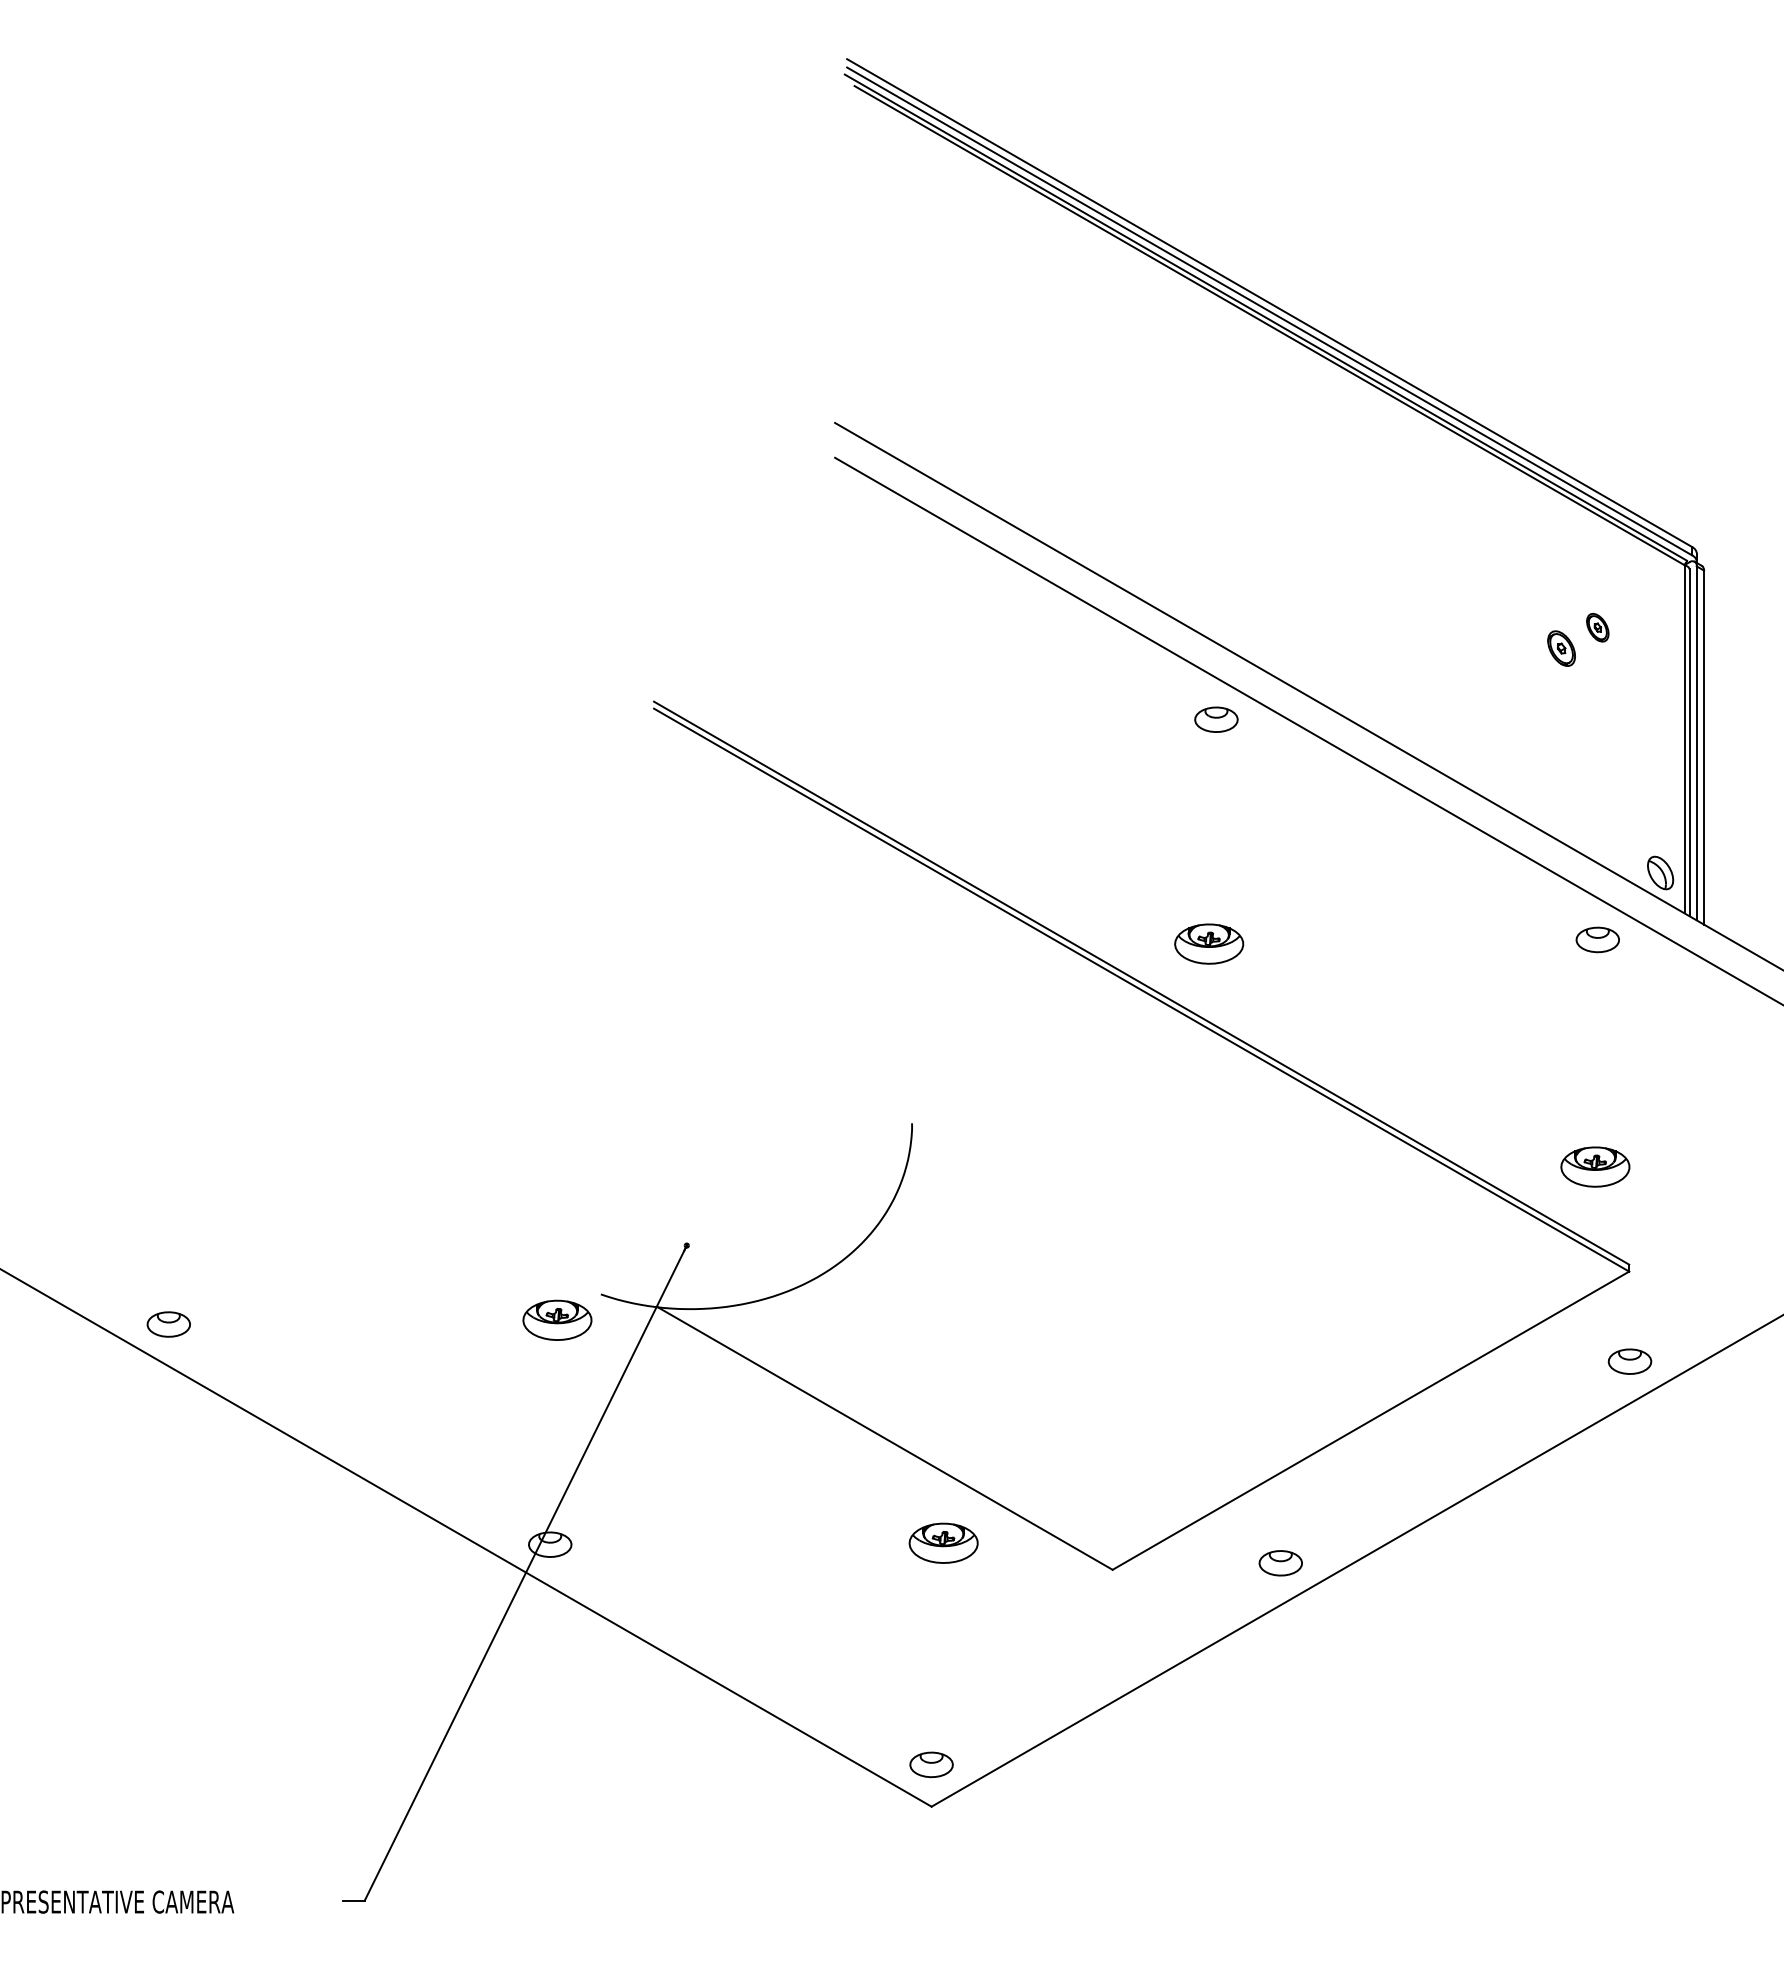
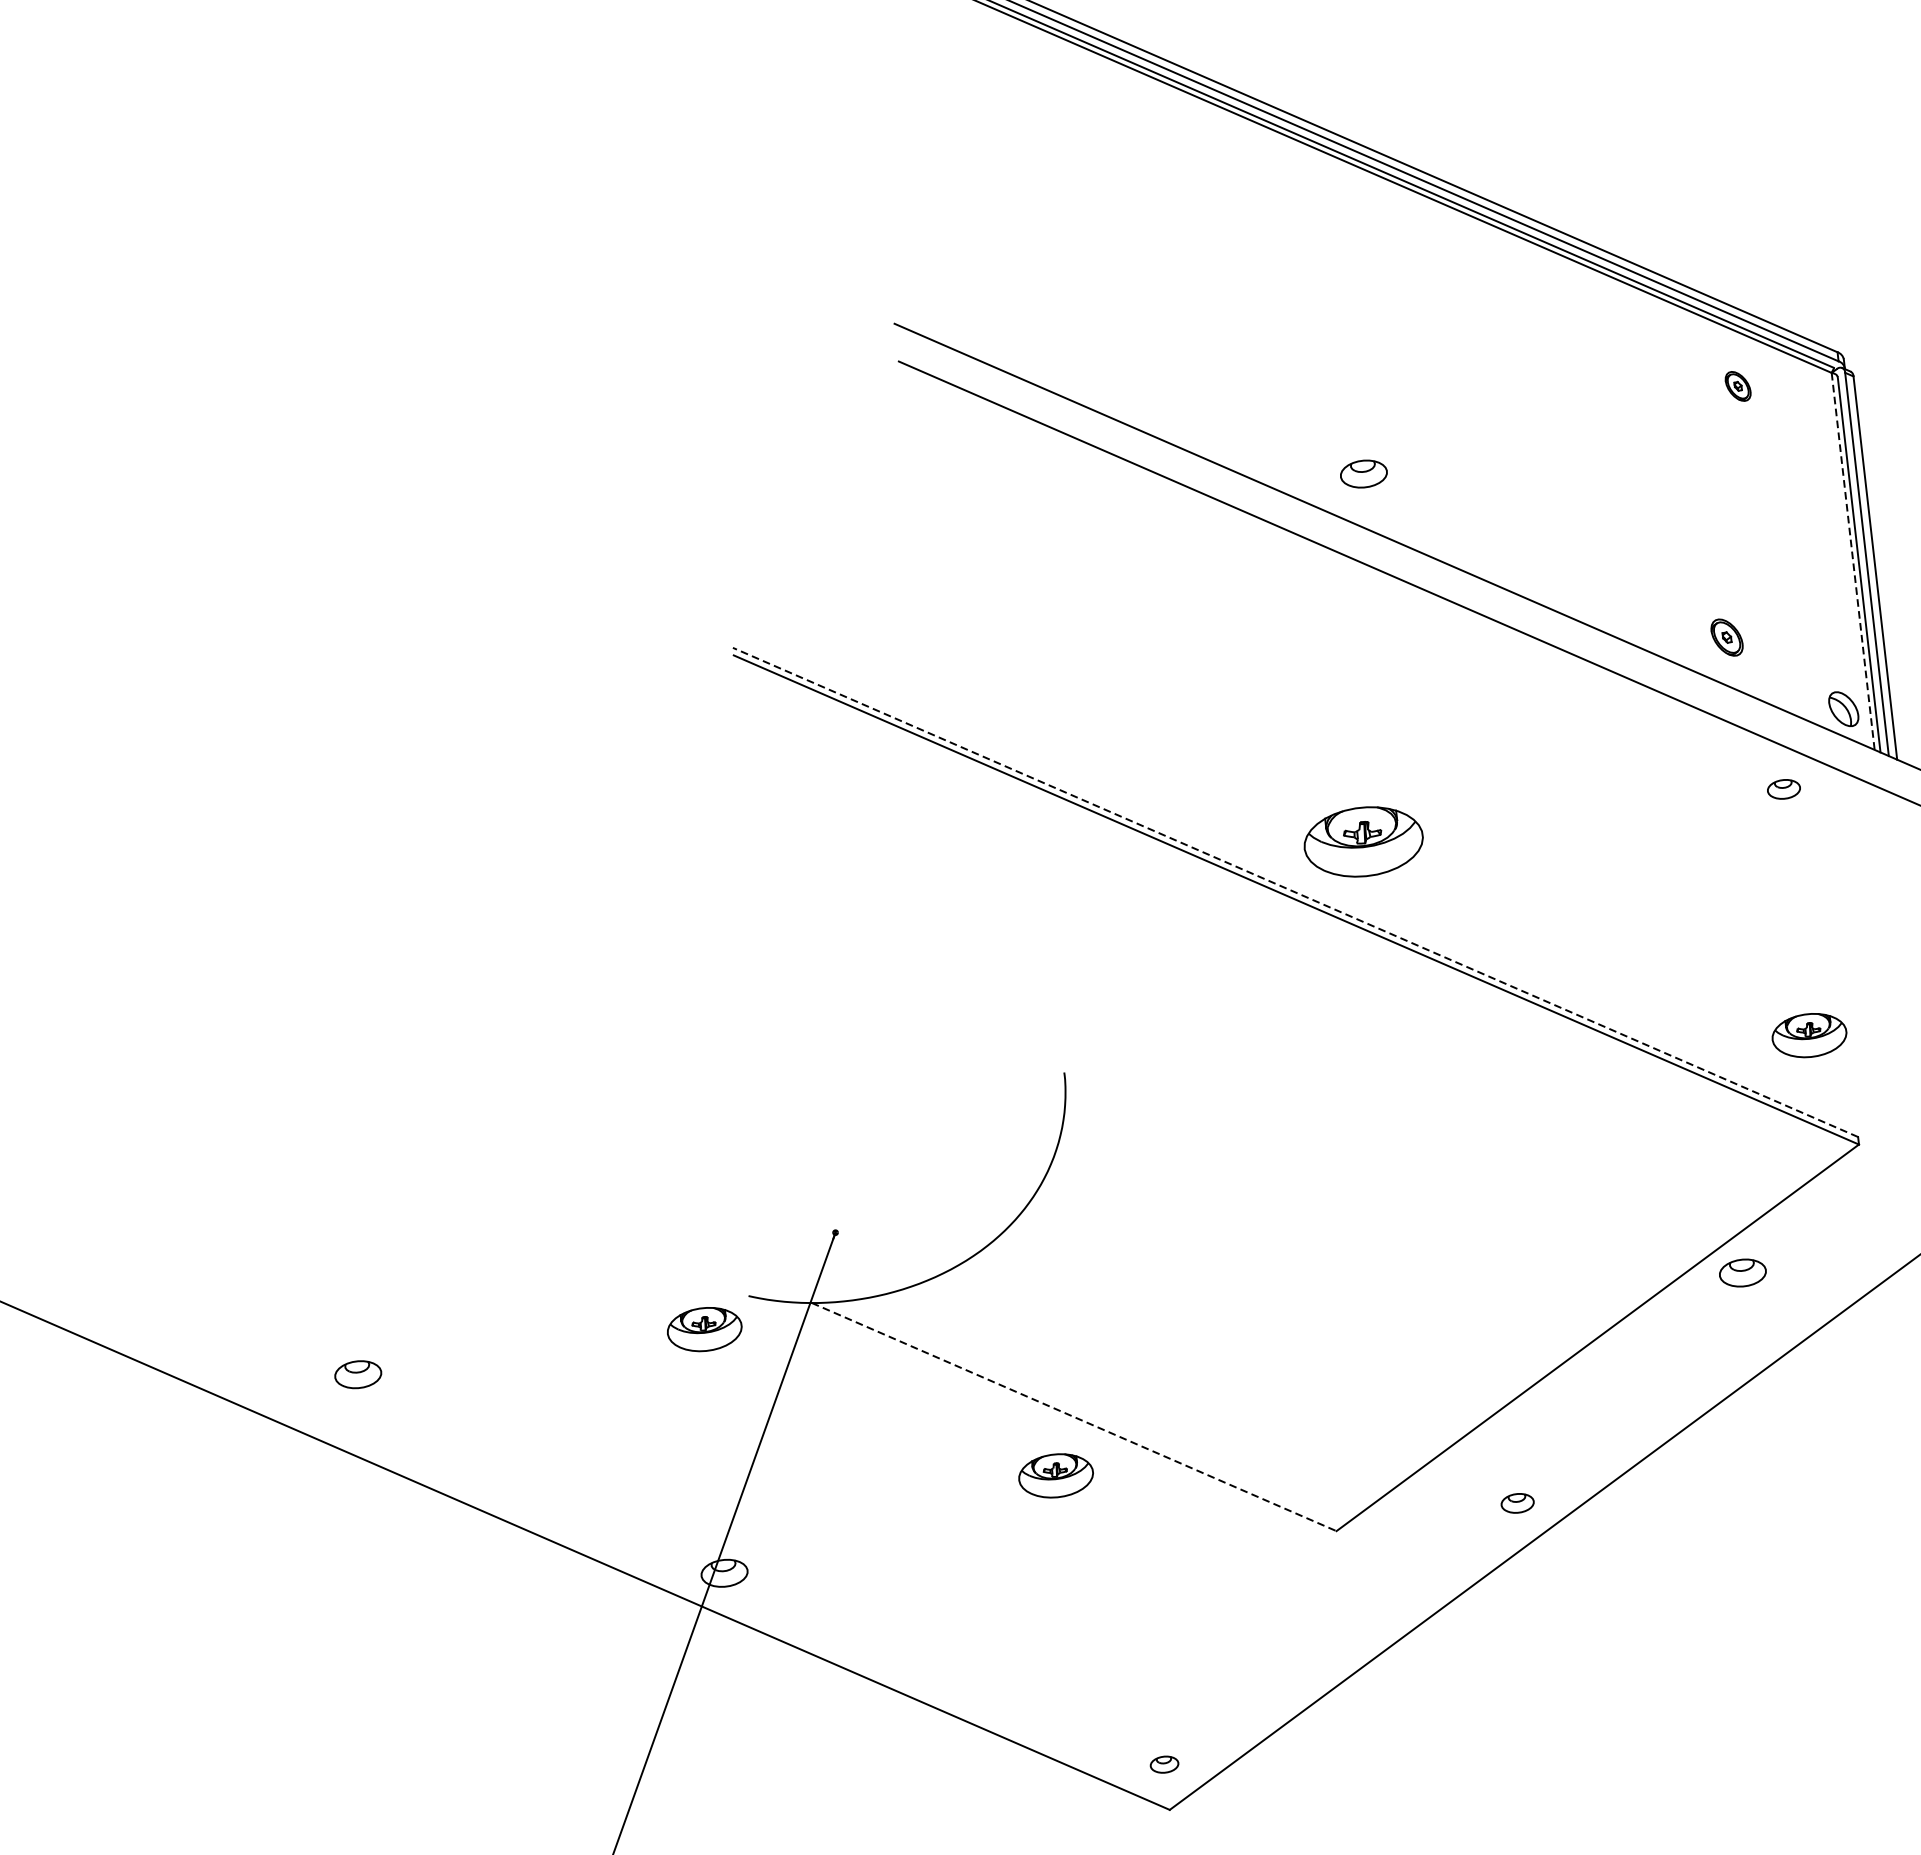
part: (1597, 627) -> (1737, 386), moved
part: (1561, 648) -> (1726, 637), moved
part: (1216, 719) -> (1363, 473), moved
line: (1684, 739) -> (1853, 561), solid -> dashed
part: (1597, 939) -> (1783, 788), size x0.7
part: (1209, 943) -> (1364, 841), size x1.6
line: (1141, 982) -> (1295, 891), solid -> dashed
part: (168, 1324) -> (357, 1374), moved
part: (1629, 1361) -> (1742, 1272), moved
line: (885, 1438) -> (1074, 1416), solid -> dashed
part: (943, 1542) -> (1055, 1475), moved
part: (1280, 1563) -> (1517, 1503), size x0.7
part: (931, 1764) -> (1164, 1764), size x0.6

